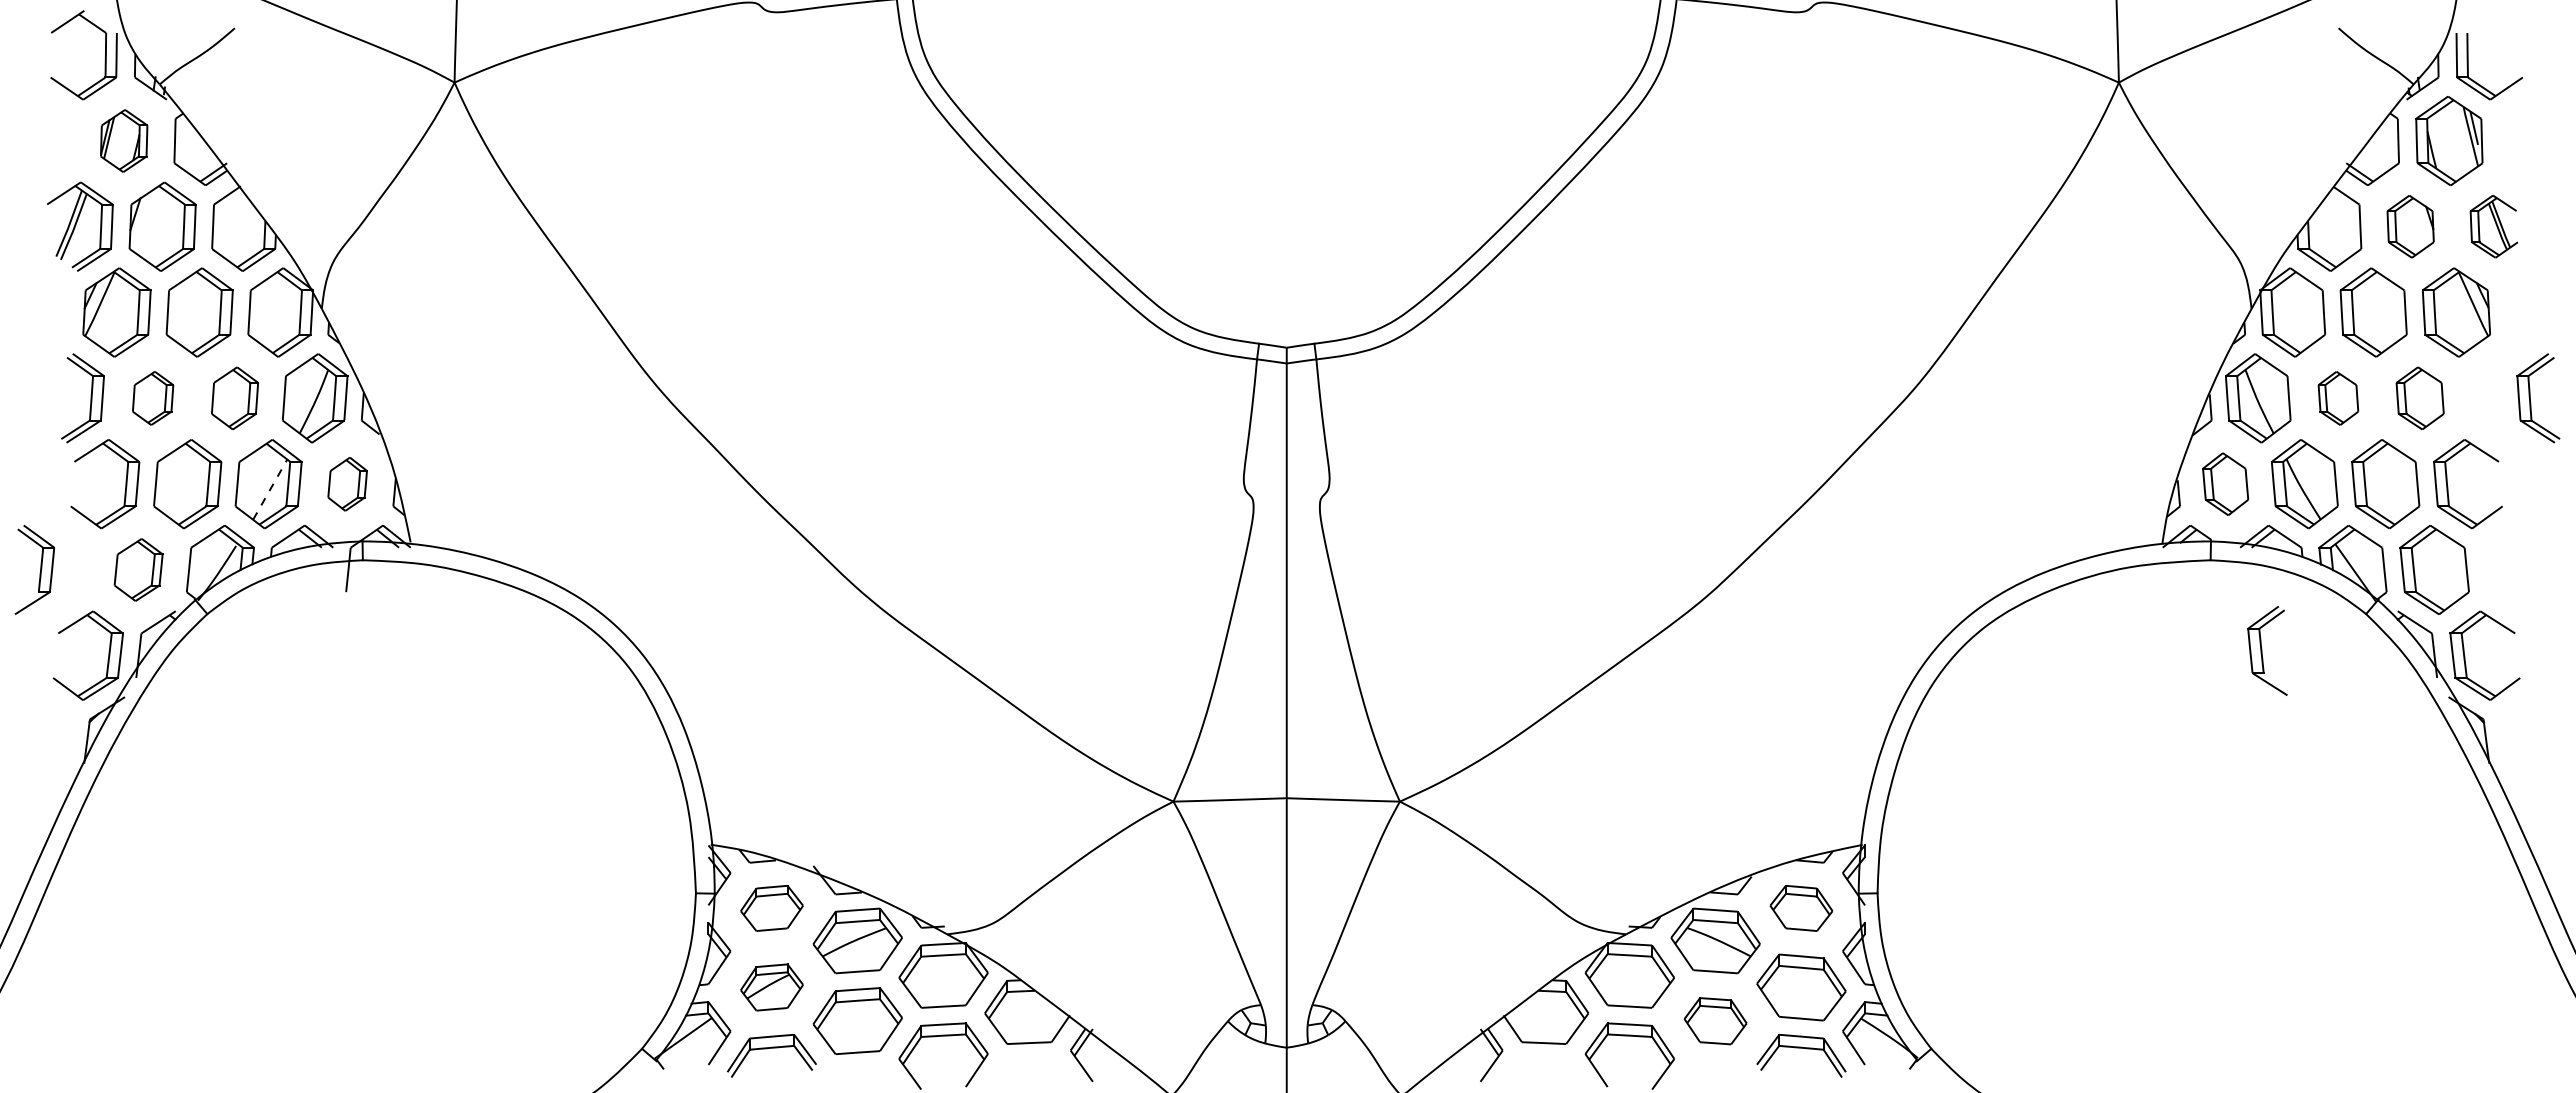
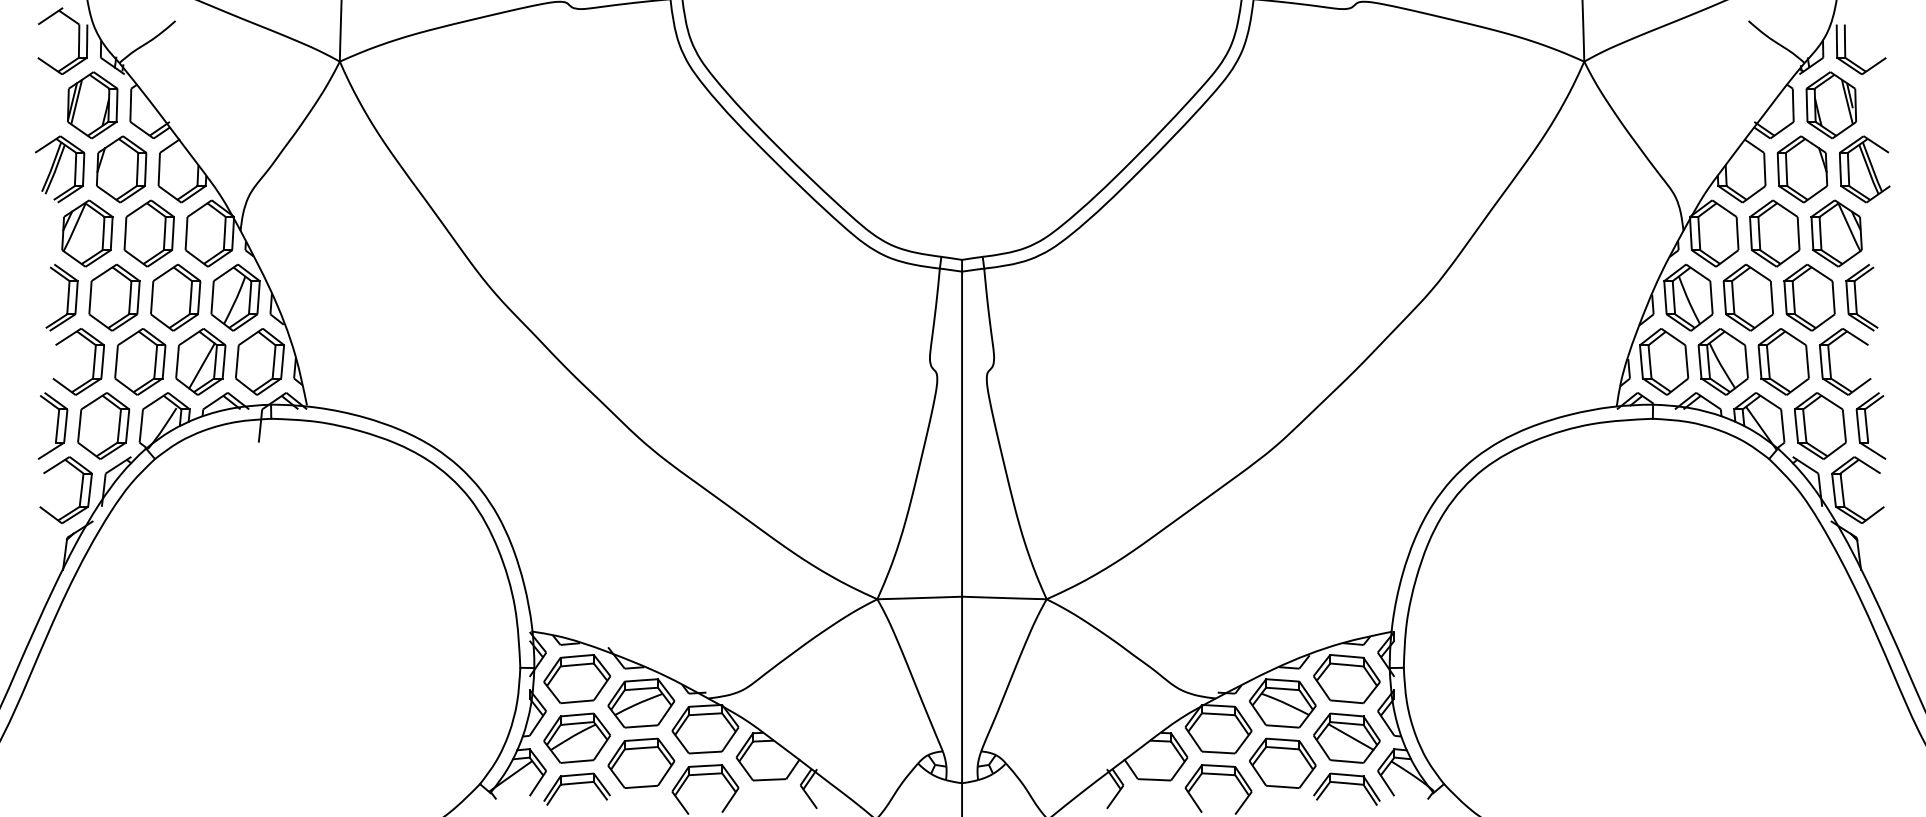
part: (124, 140) -> (93, 104), size x1.43
part: (2410, 226) -> (1802, 169), size x1.43
part: (2493, 226) -> (1864, 169), size x1.43
part: (152, 398) -> (113, 297), size x1.67
part: (234, 398) -> (175, 297), size x1.43
part: (2338, 398) -> (1748, 297), size x1.67
part: (2419, 398) -> (1809, 297), size x1.43
part: (2530, 398) -> (1856, 297), moved
part: (347, 484) -> (259, 362), size x1.67
part: (2225, 484) -> (1663, 362), size x1.43
line: (270, 489) -> (202, 365), dashed -> solid
part: (34, 569) -> (52, 425), moved
part: (138, 569) -> (103, 425), size x1.43
part: (2267, 650) -> (1871, 425), moved
part: (771, 908) -> (576, 679), size x1.43
part: (1801, 908) -> (1346, 679), size x1.43
line: (1806, 985) -> (1350, 736), added
part: (771, 987) -> (576, 738), size x1.43
part: (1715, 1021) -> (1282, 763), size x1.43

